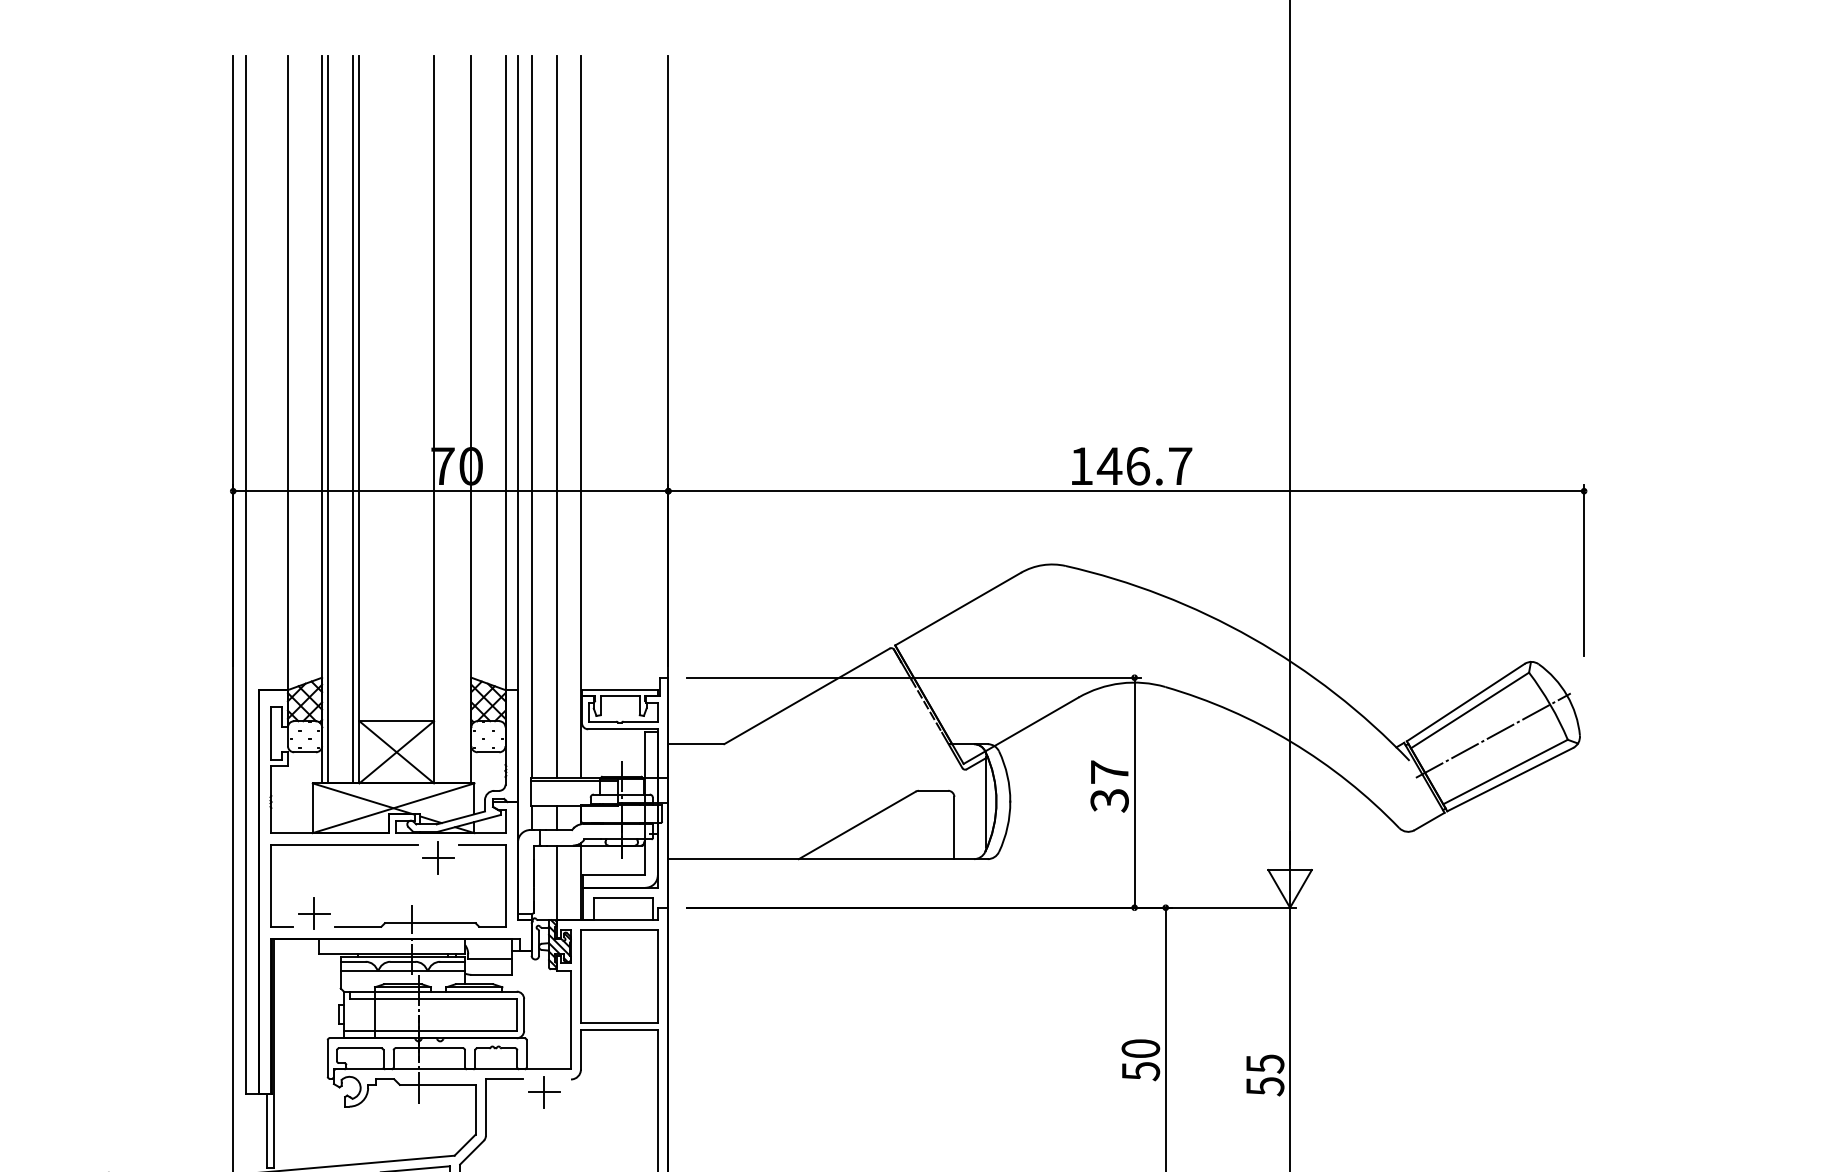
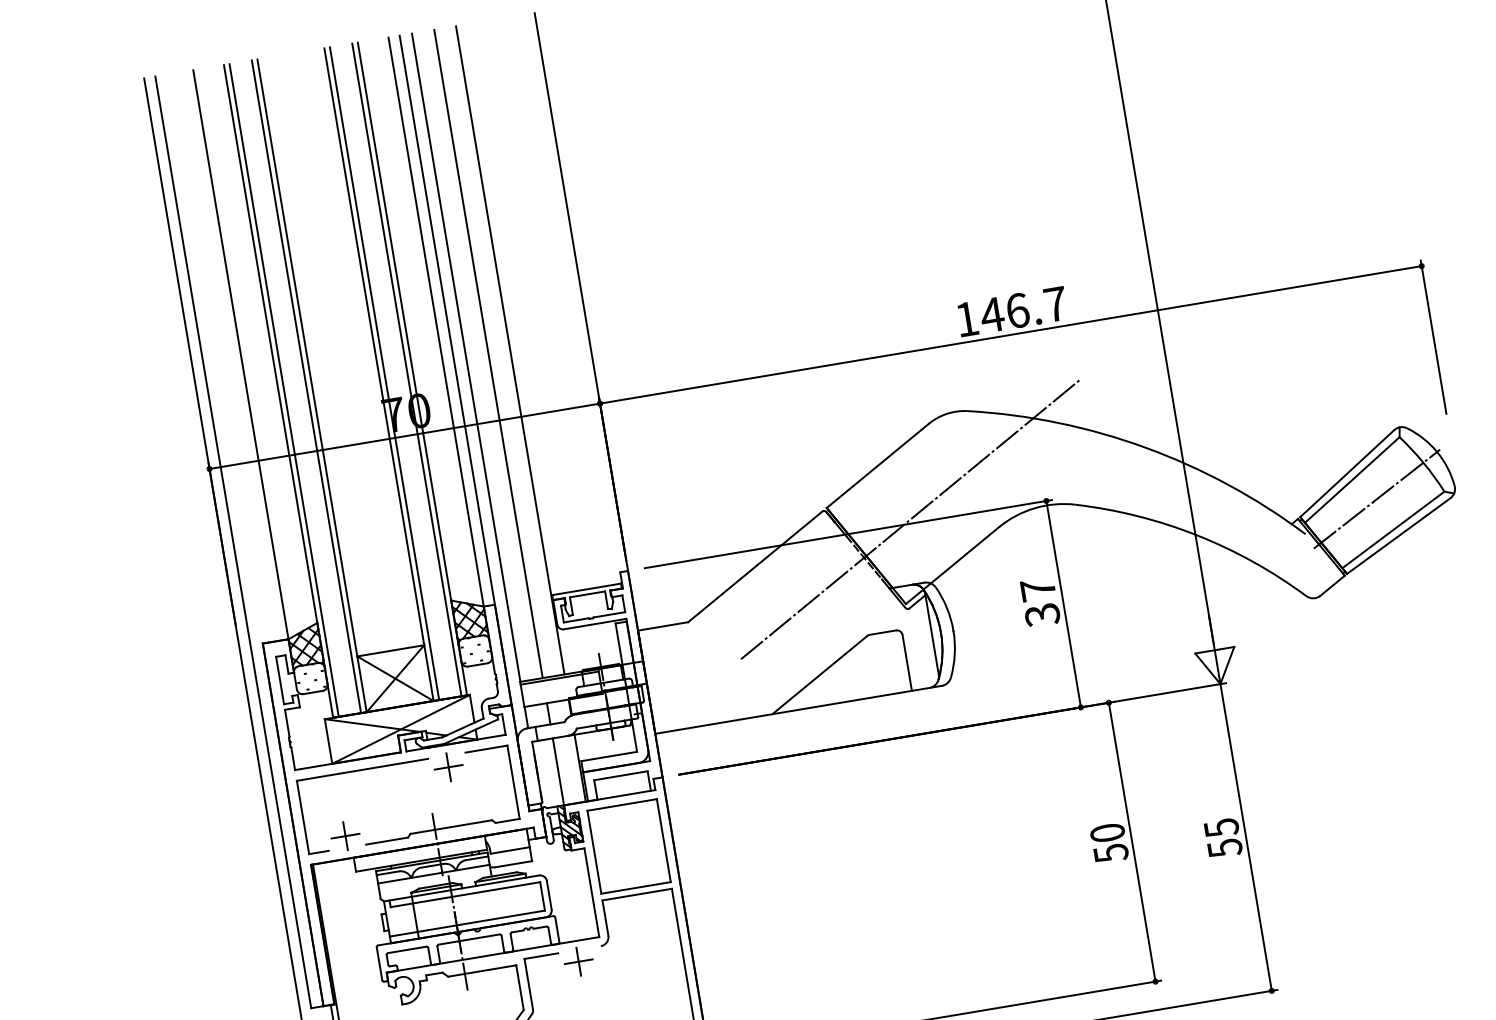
line: (440, 419) -> (384, 373), added
line: (465, 419) -> (407, 369), added
line: (983, 672) -> (910, 519), added

